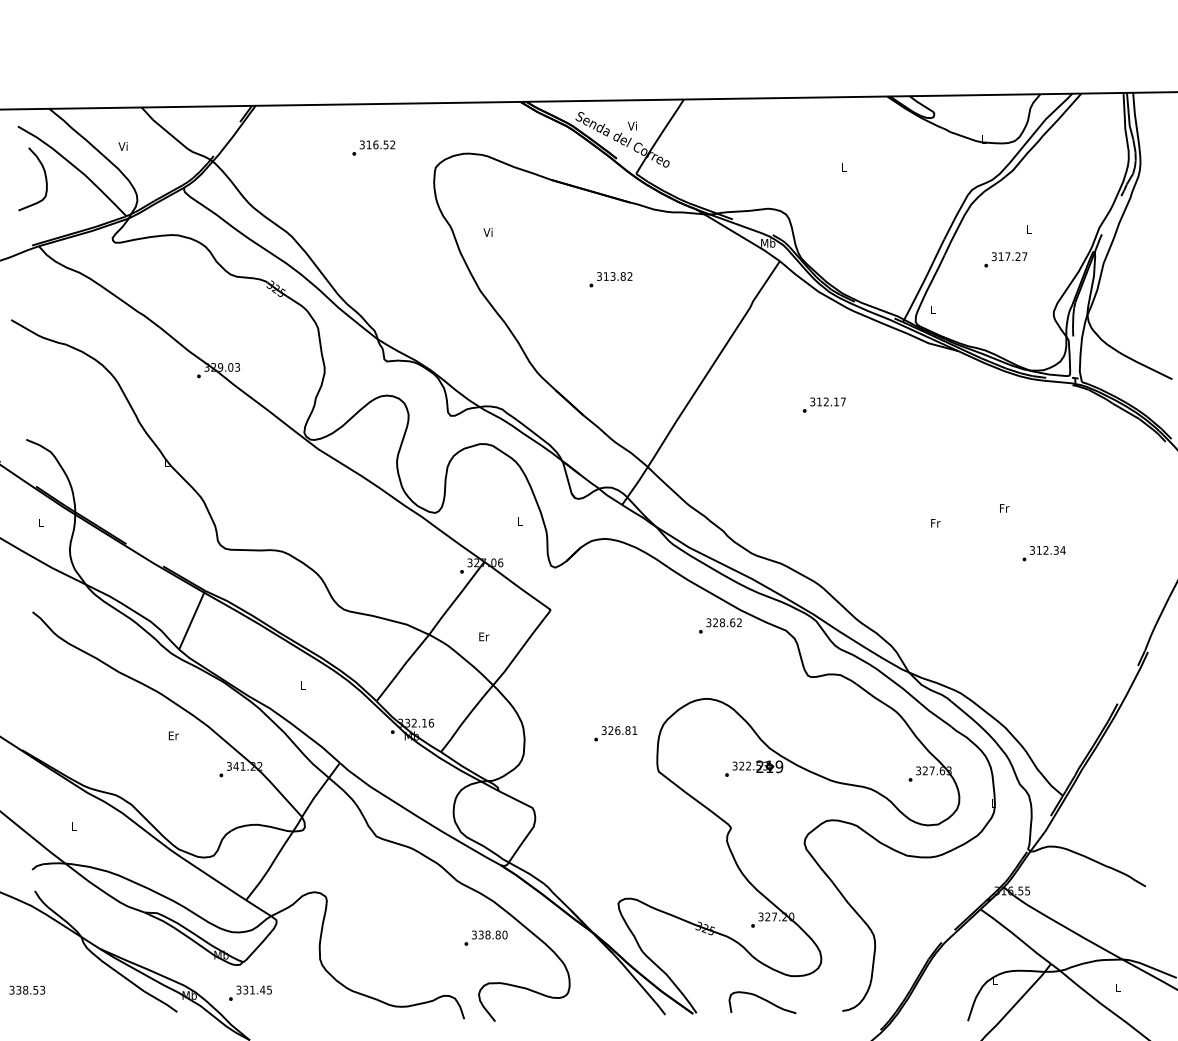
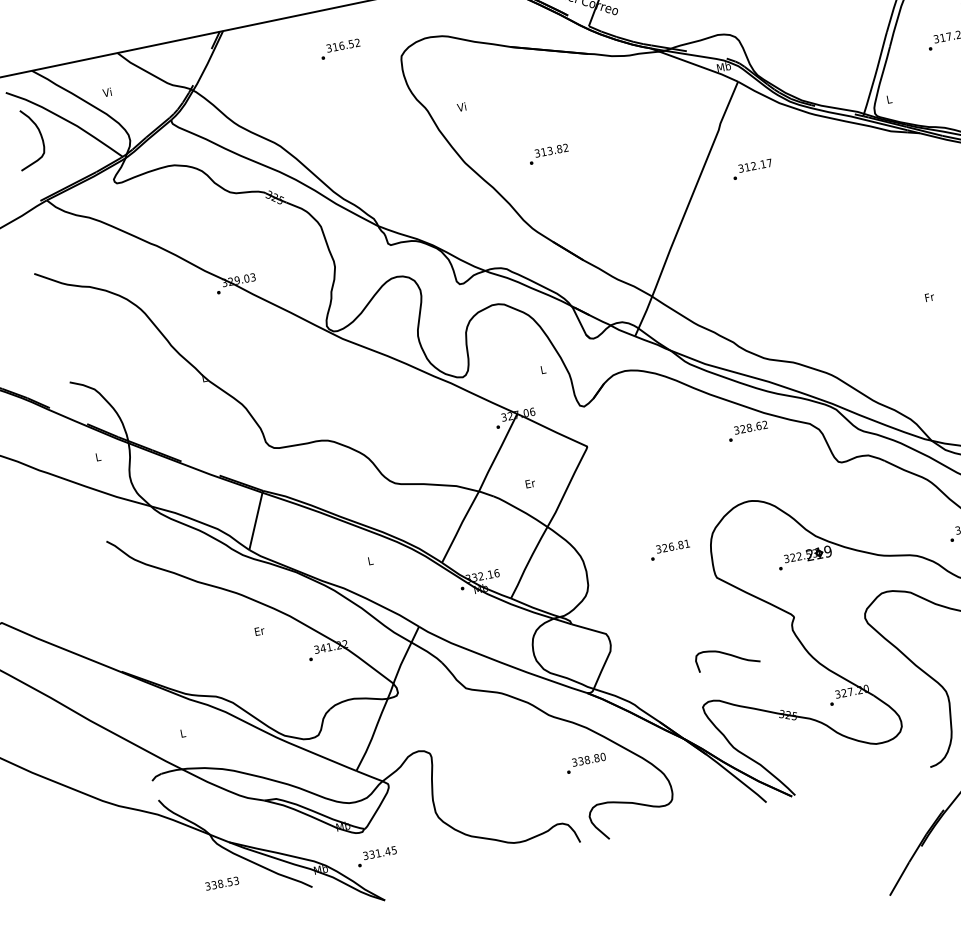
text: (610, 279) -> (548, 154), moved
text: (824, 404) -> (752, 168), moved
text: (27, 989) -> (222, 882), moved
curve: (763, 1000) -> (727, 655), moved

